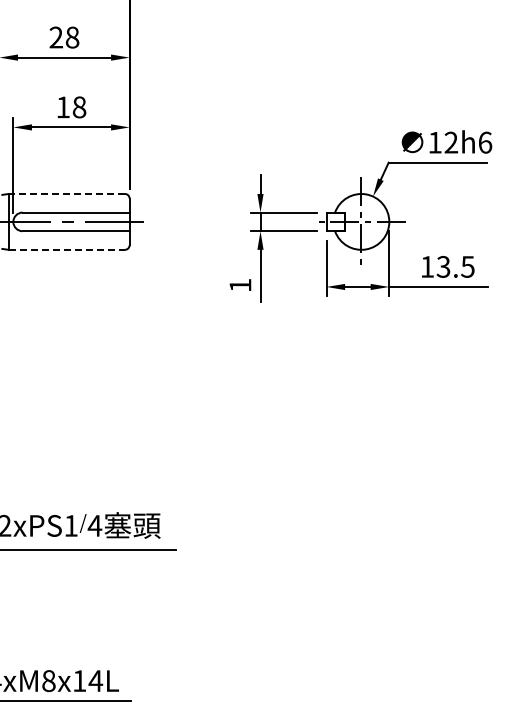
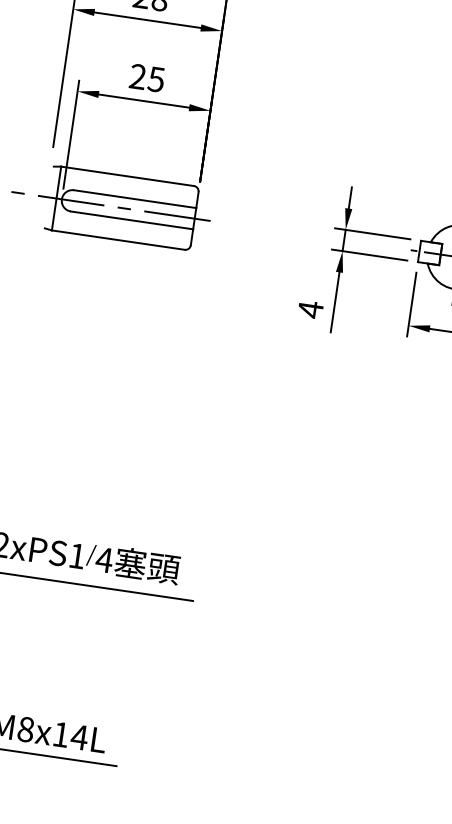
text: (71, 107) -> (147, 78), 18 -> 25
line: (66, 194) -> (127, 176), dashed -> solid
line: (67, 249) -> (119, 239), dashed -> solid
text: (240, 285) -> (310, 309), 1 -> 4

